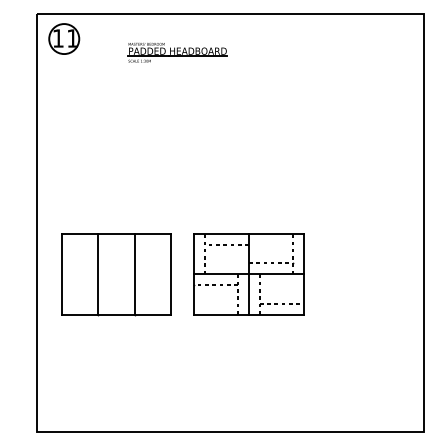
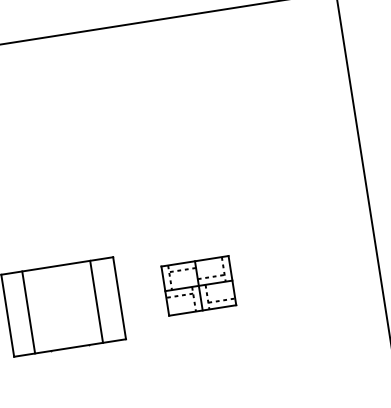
part: (177, 52) -> (90, 70), removed
line: (98, 274) -> (28, 312), moved
line: (134, 274) -> (96, 302), moved
part: (248, 274) -> (198, 286), size x0.6

